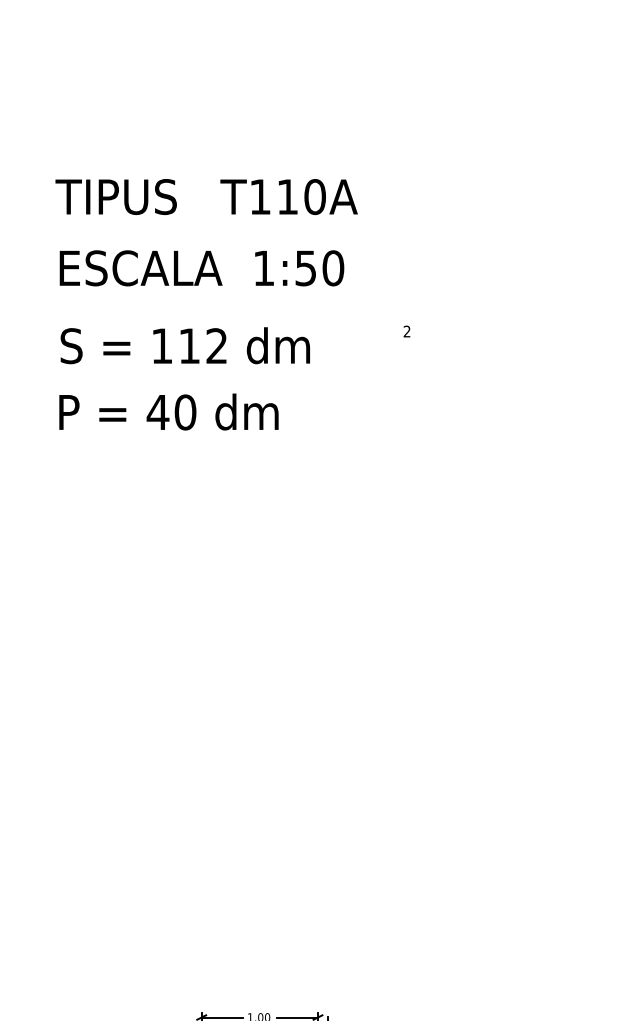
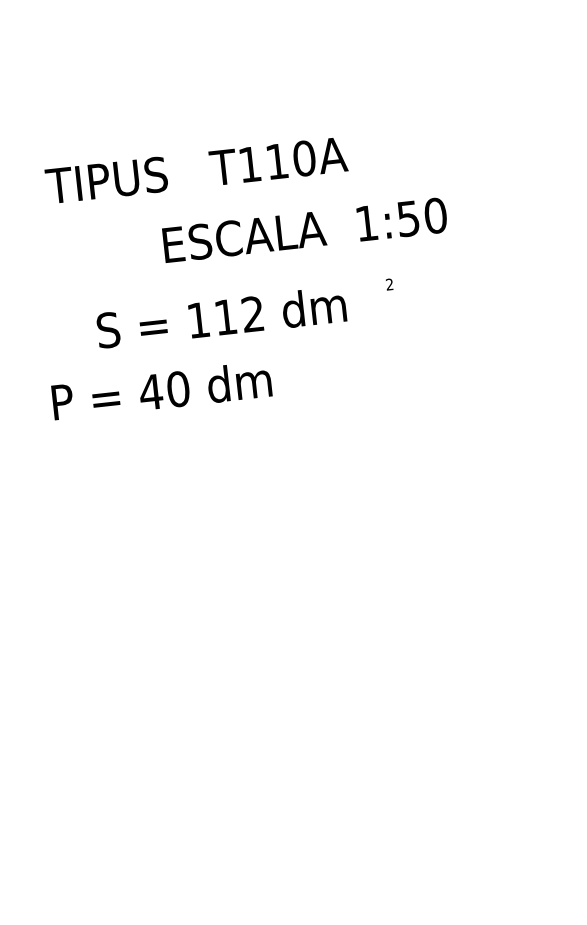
text: (206, 197) -> (196, 170), moved
text: (201, 268) -> (304, 230), moved
text: (184, 345) -> (220, 317), moved

